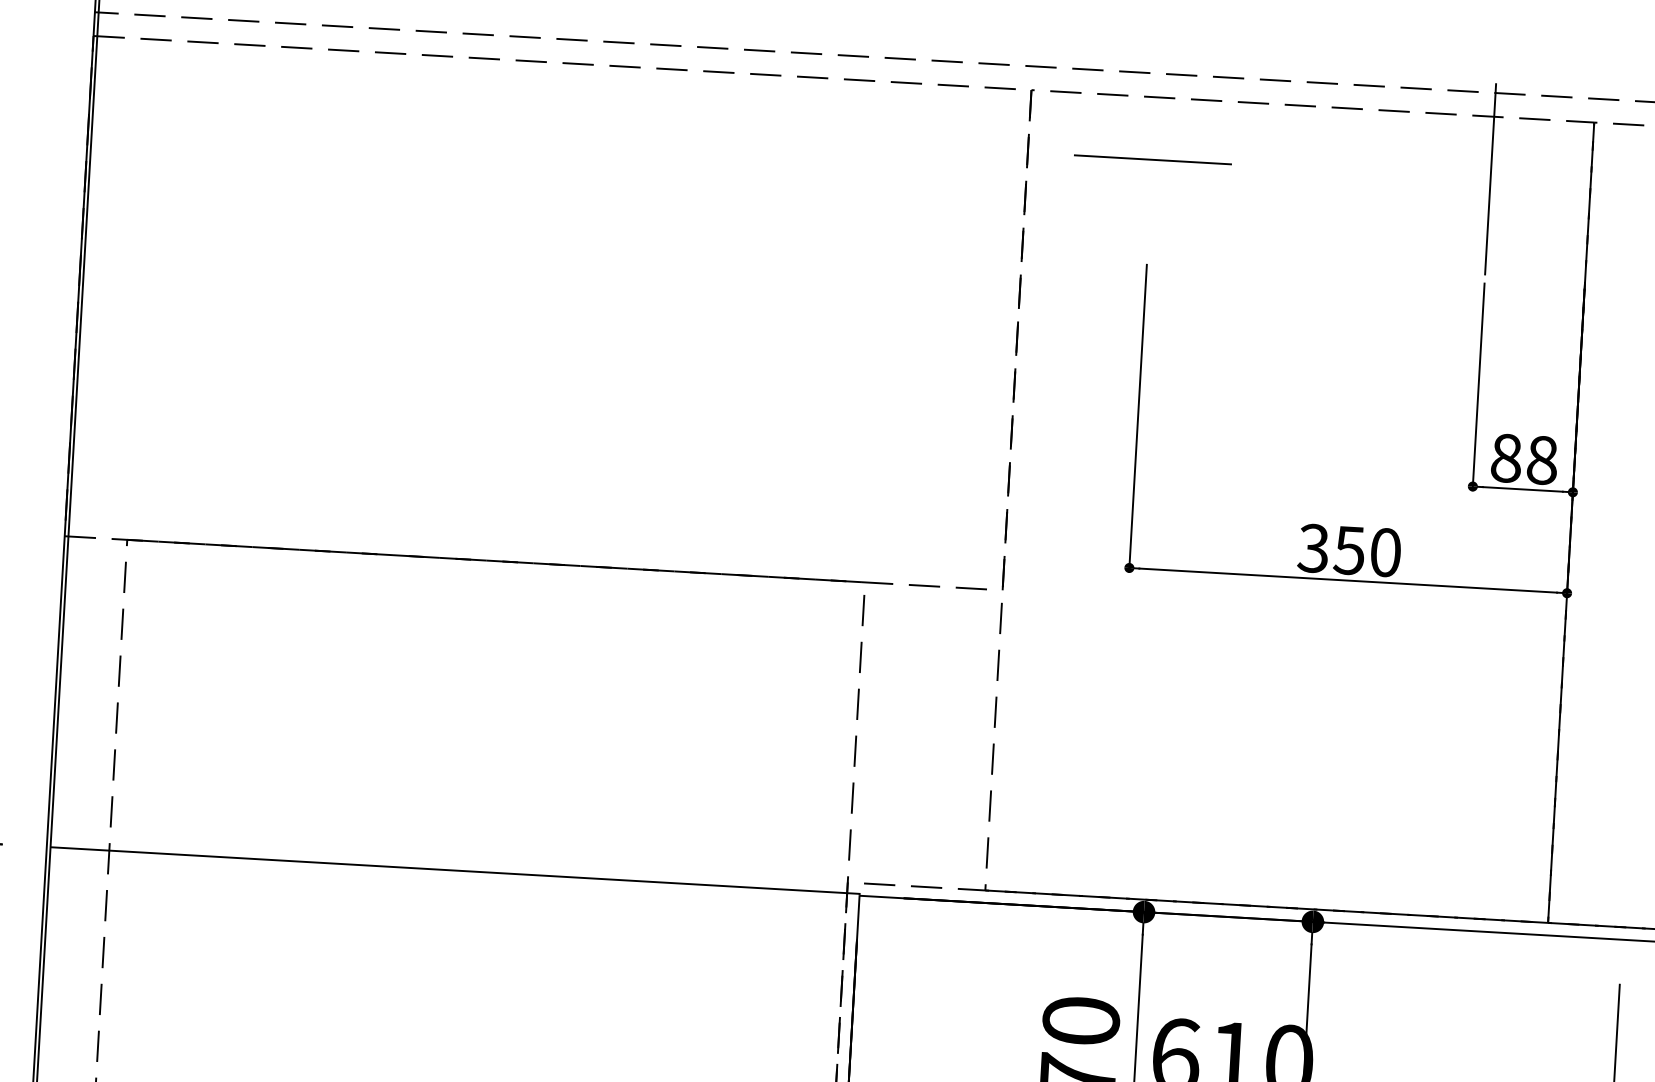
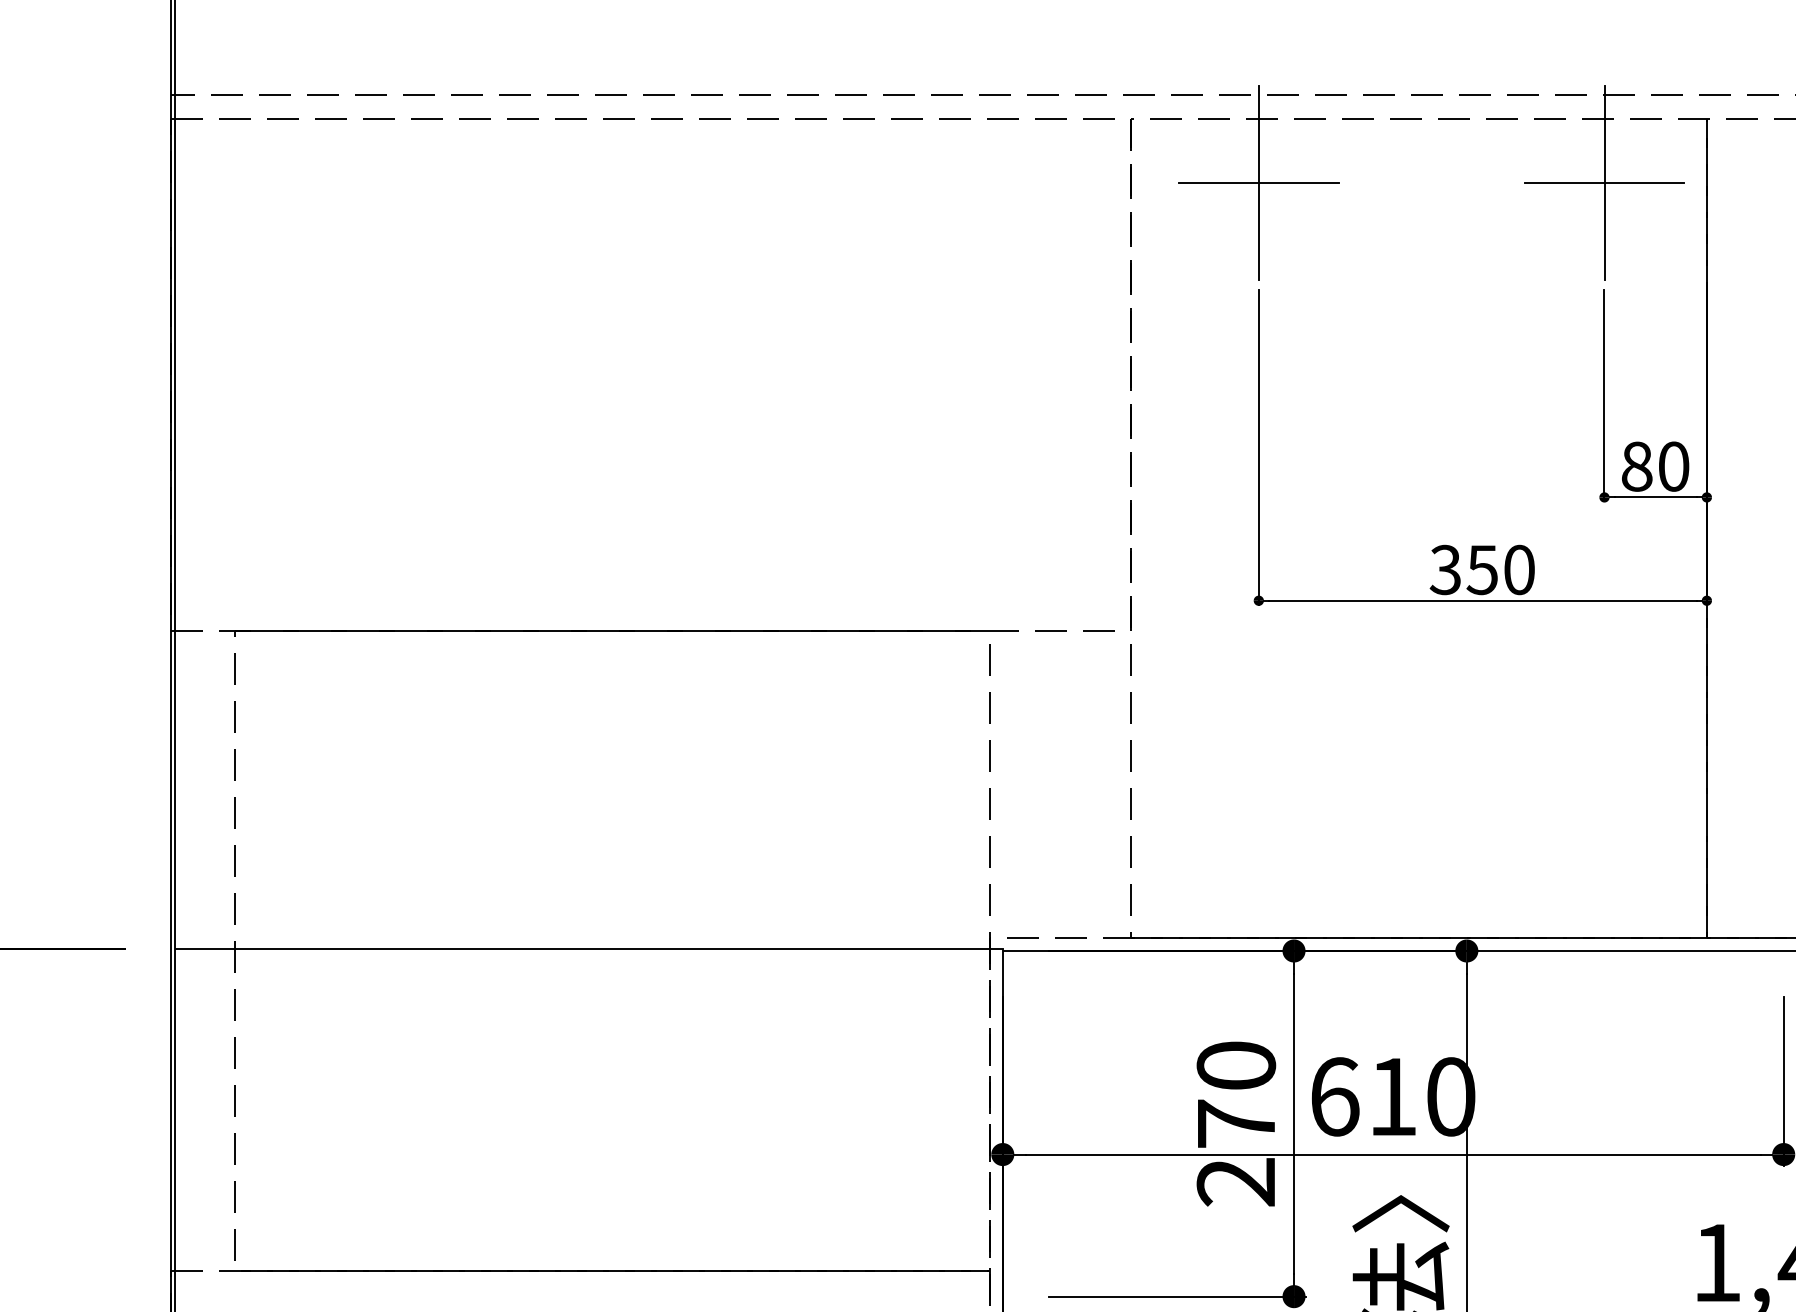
line: (1152, 159) -> (1258, 182), added
line: (1490, 178) -> (1604, 182), added
text: (1542, 460) -> (1673, 466), 88 -> 80

